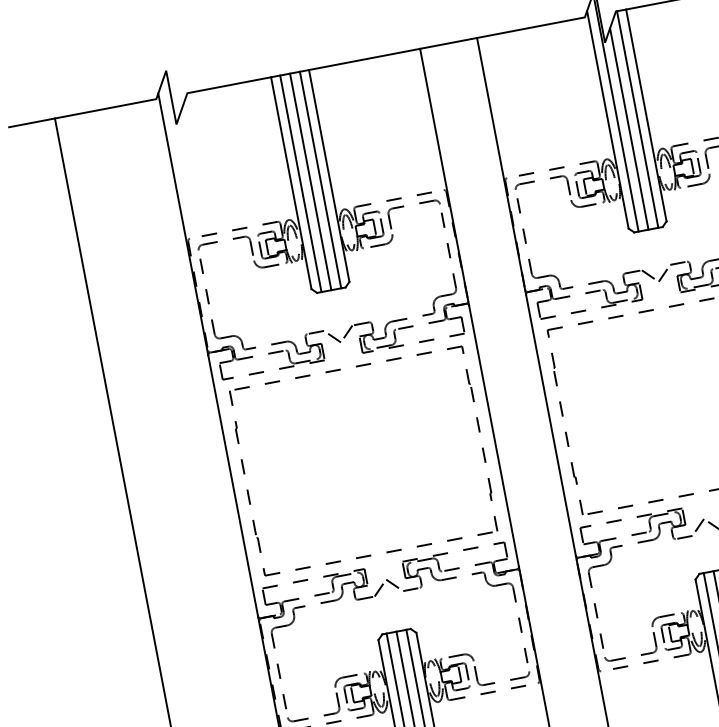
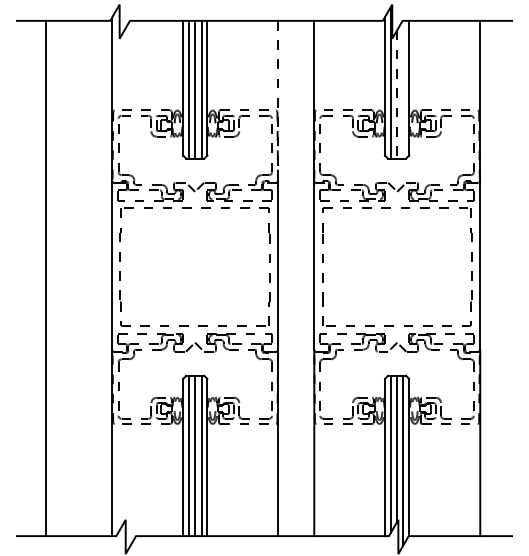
line: (637, 119) -> (403, 89), removed
line: (630, 130) -> (397, 95), solid -> dashed
line: (445, 177) -> (278, 102), solid -> dashed

